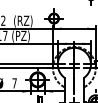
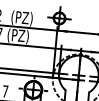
text: (25, 21) -> (25, 18), (RZ) -> (PZ)

